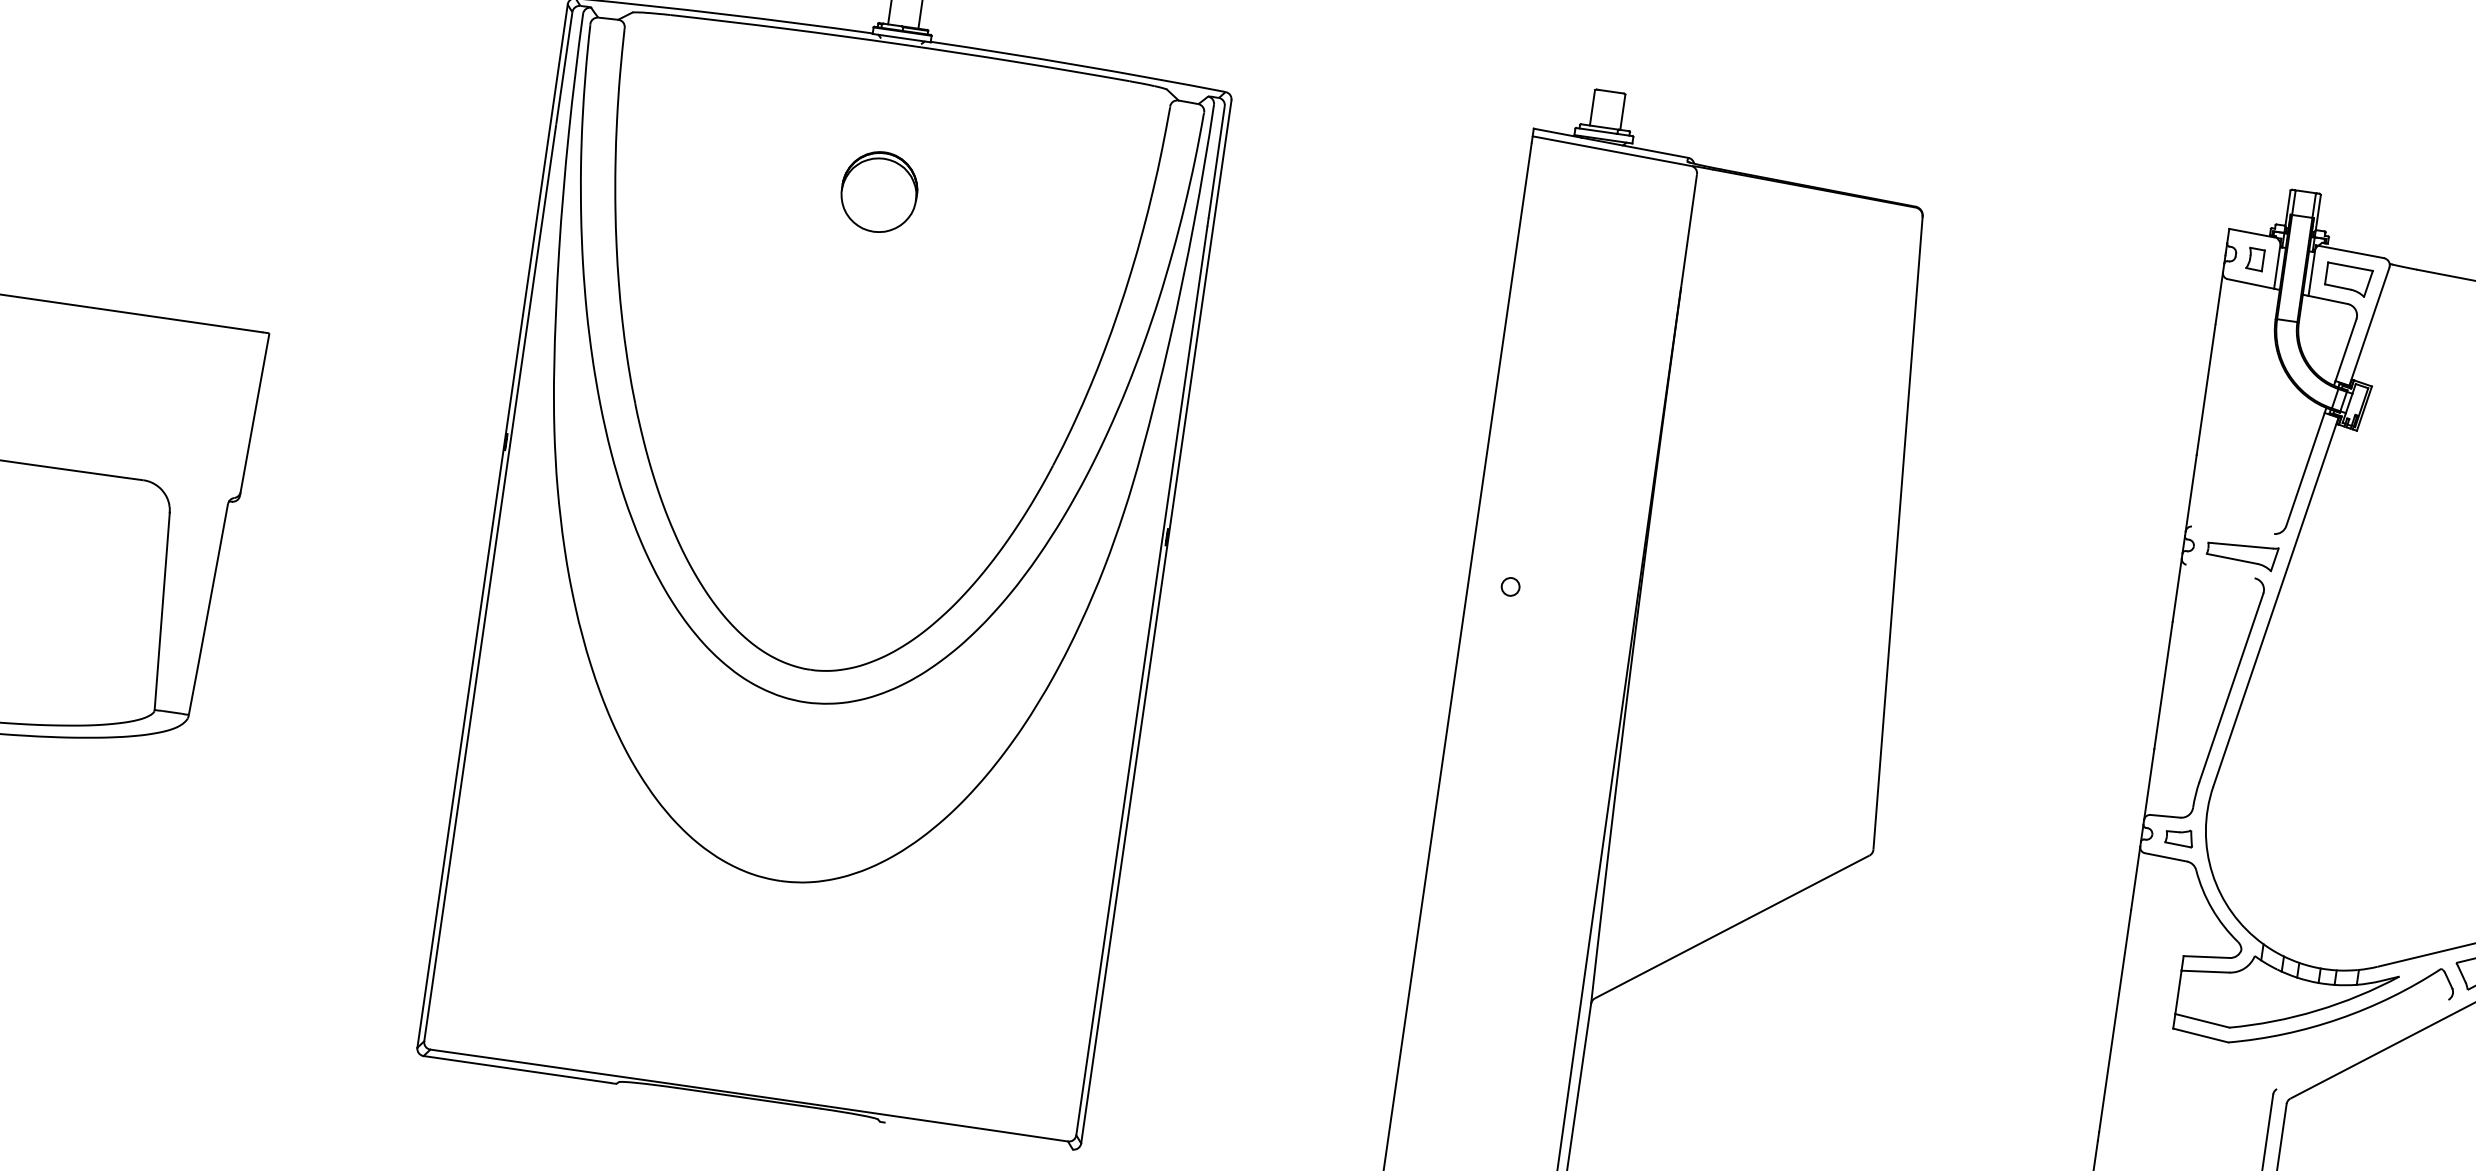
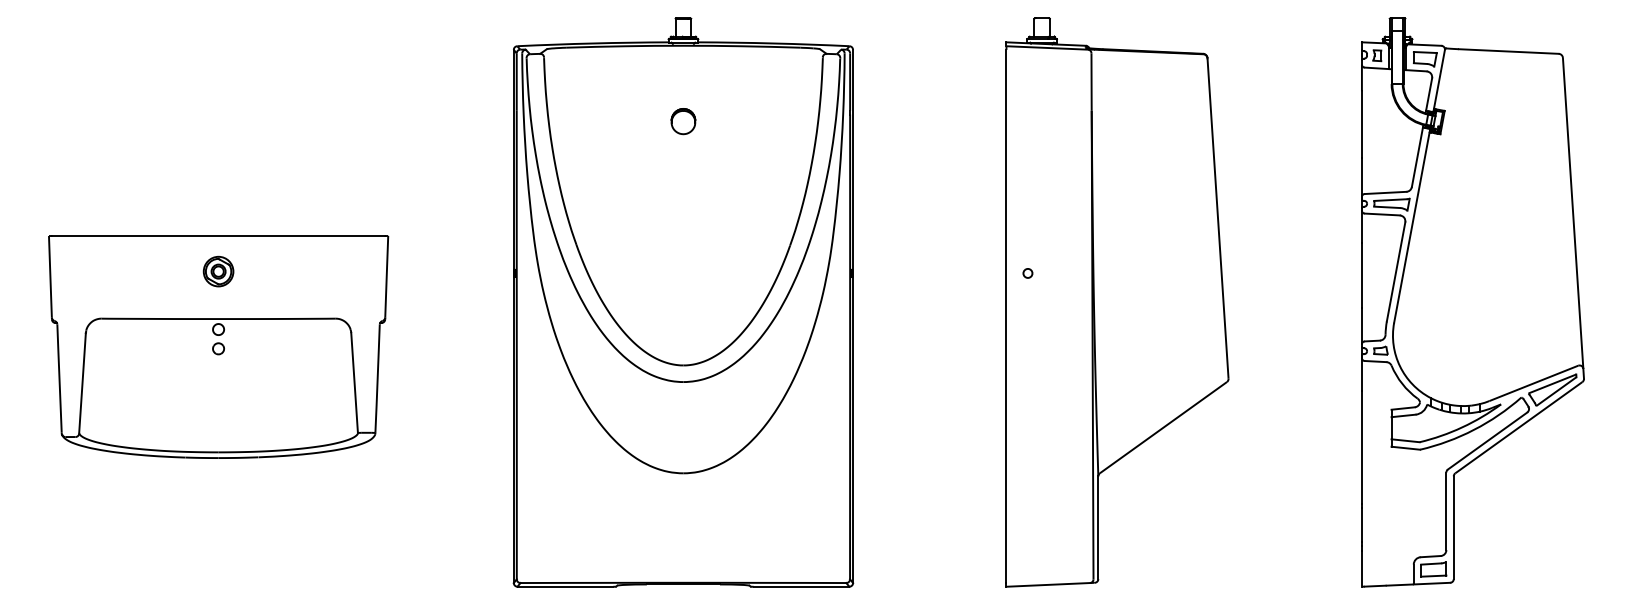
part: (879, 192) -> (683, 121), size x0.62
line: (2233, 529) -> (1385, 192), added
line: (2219, 571) -> (1381, 214), added
line: (2362, 1043) -> (1487, 440), added
line: (979, 1135) -> (801, 586), added

